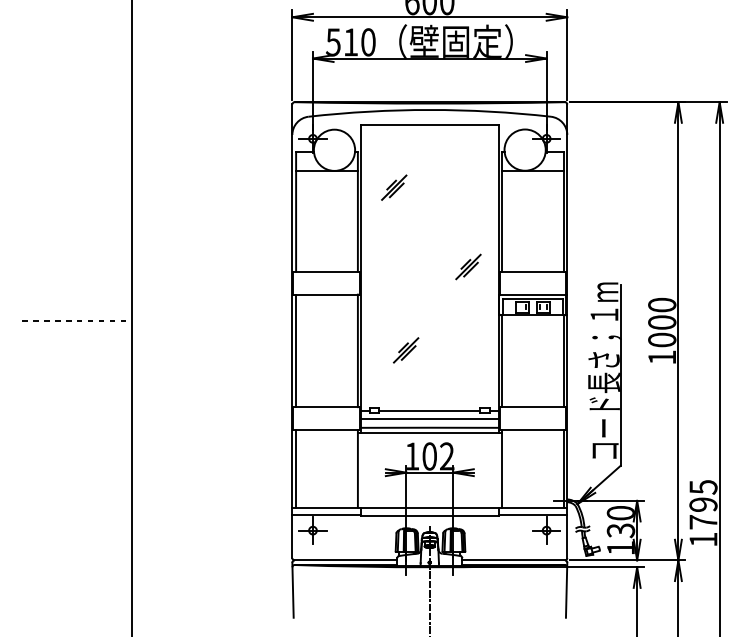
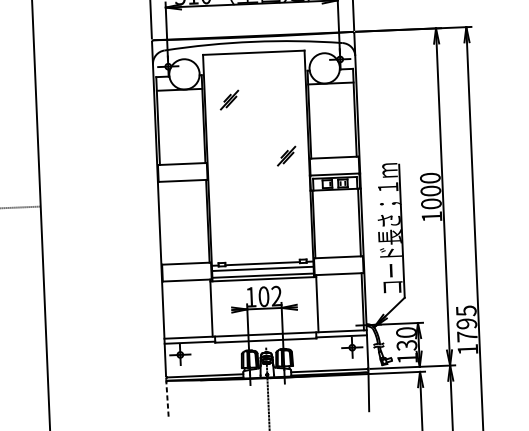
line: (296, 350) -> (162, 222), removed
part: (405, 350) -> (242, 219), removed
line: (296, 468) -> (166, 309), removed
line: (293, 590) -> (167, 399), solid -> dashed

